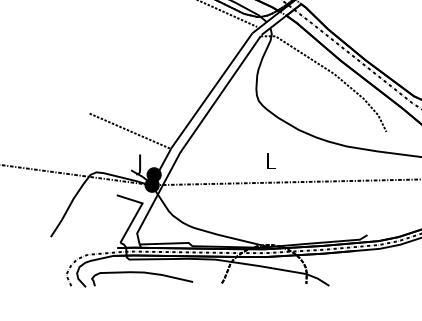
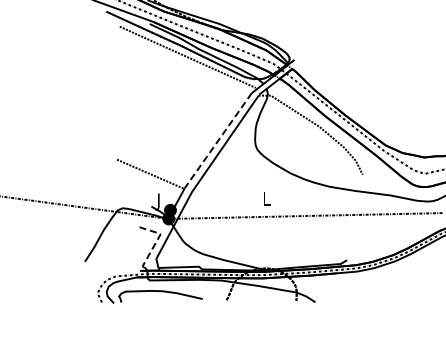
line: (210, 91) -> (217, 141), solid -> dashed
line: (138, 211) -> (157, 240), solid -> dashed

